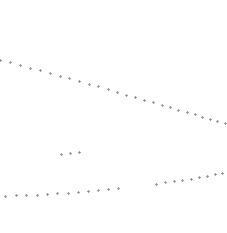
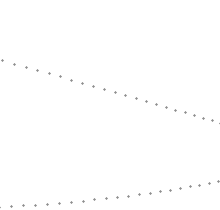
part: (70, 153) -> (117, 197), moved

